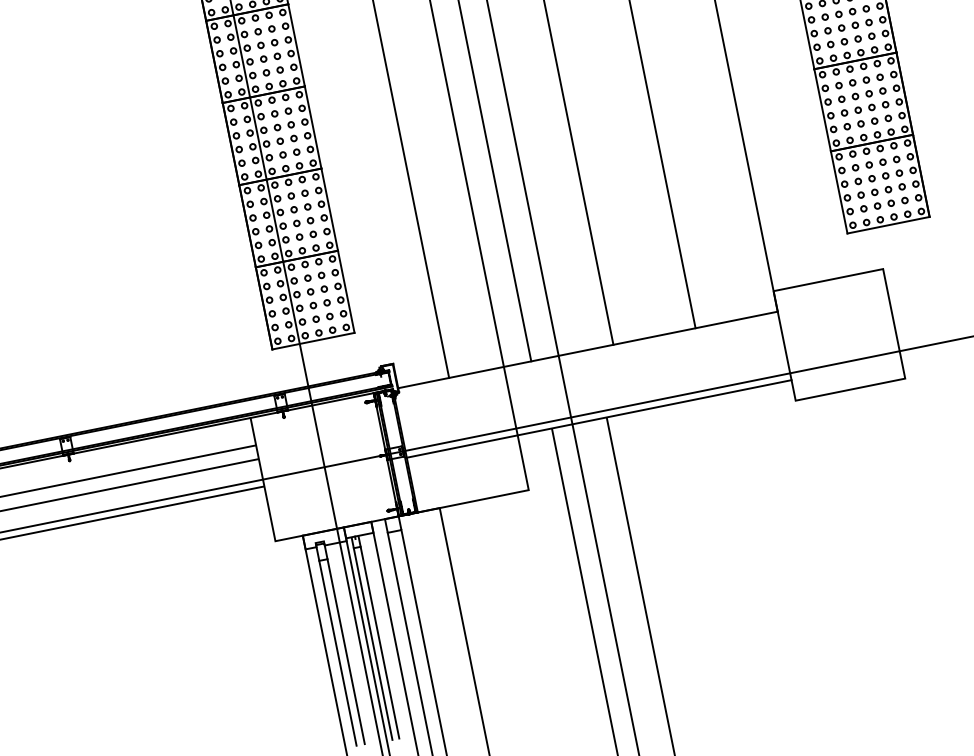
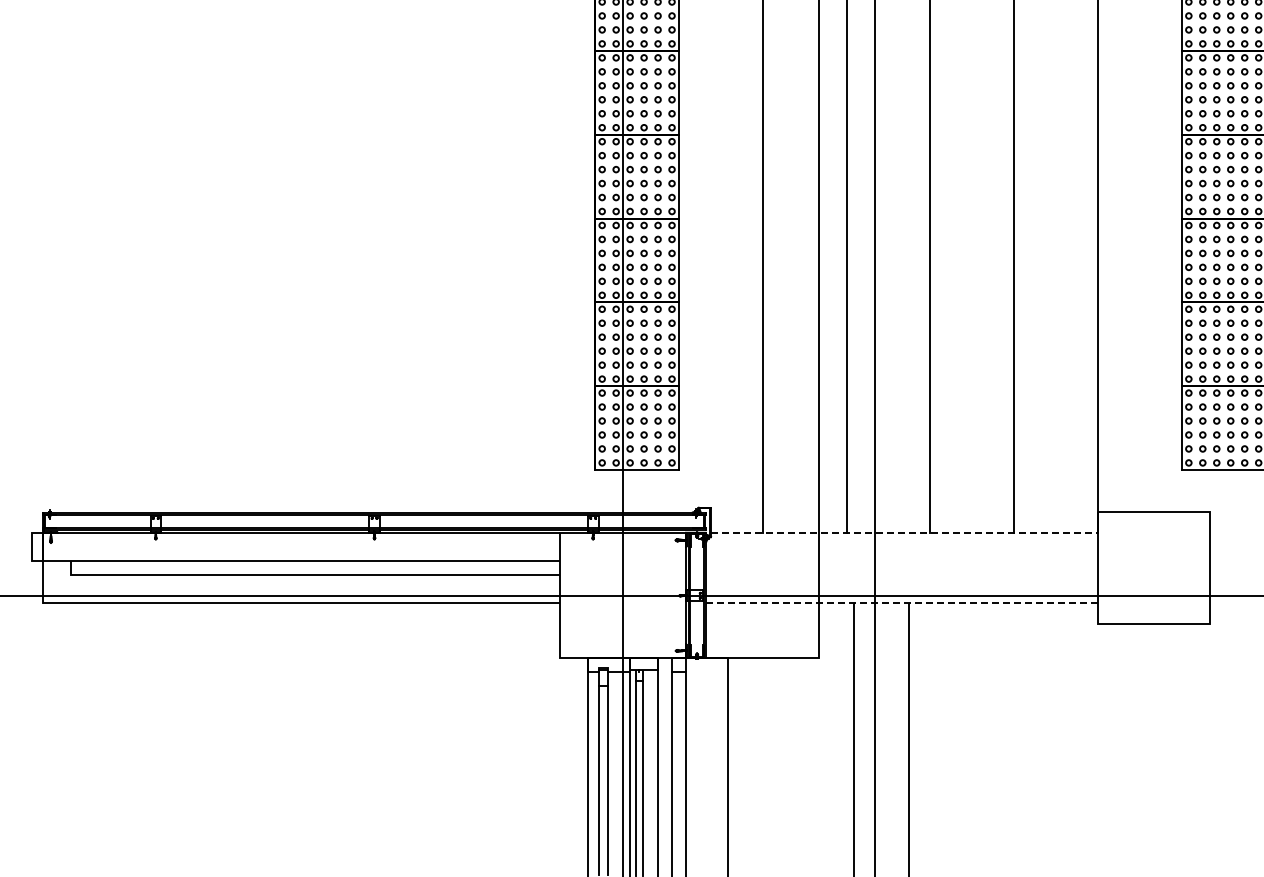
line: (587, 349) -> (904, 532), solid -> dashed
line: (599, 418) -> (902, 602), solid -> dashed

